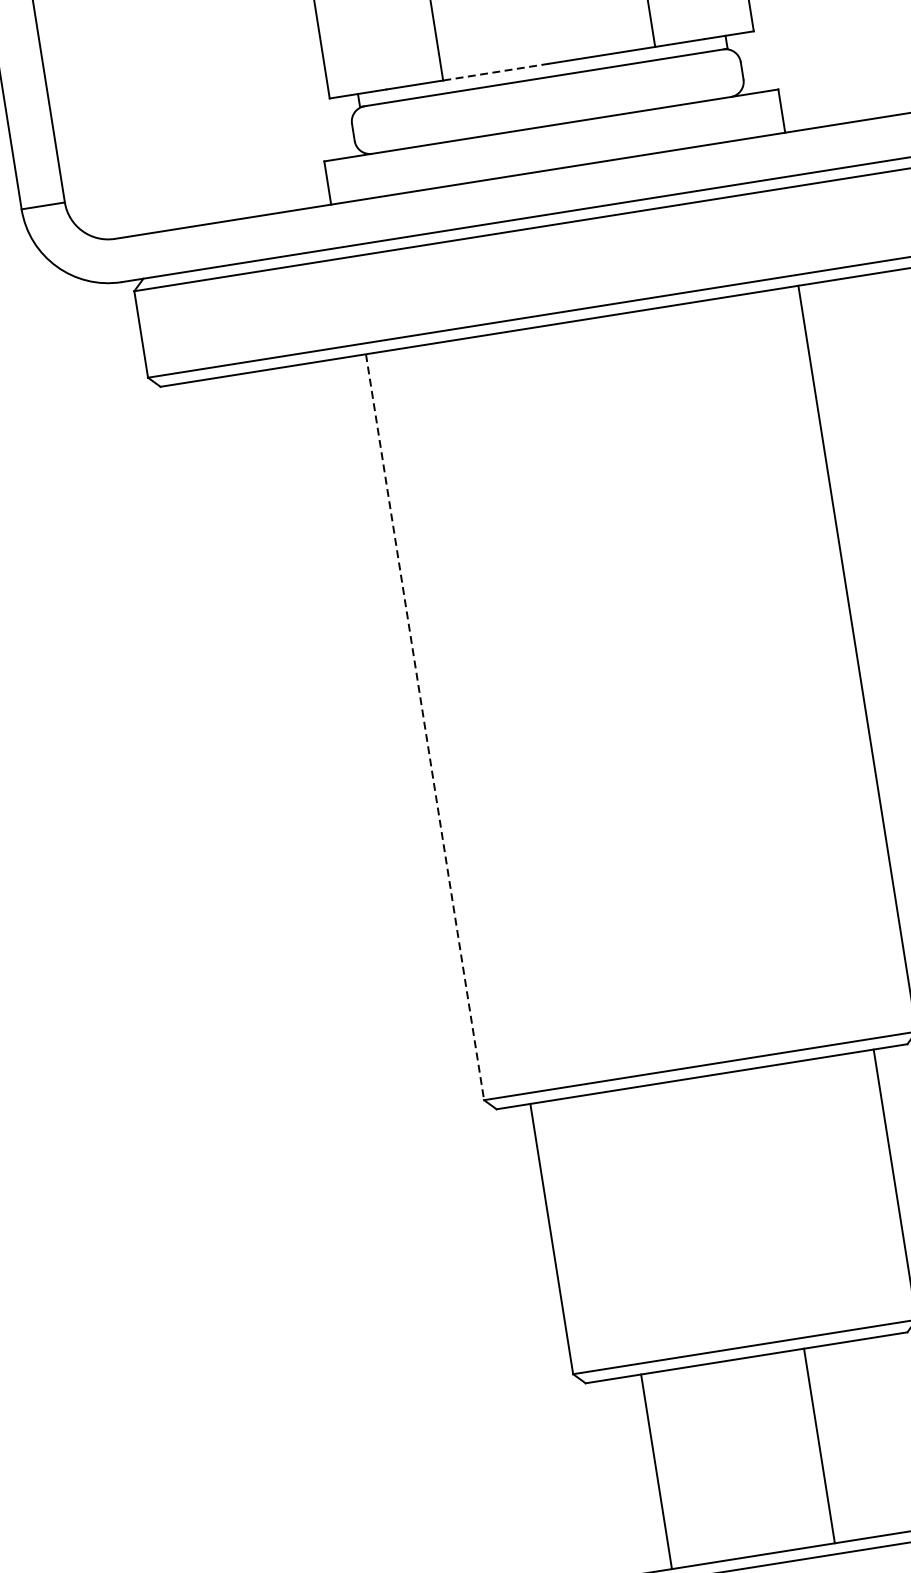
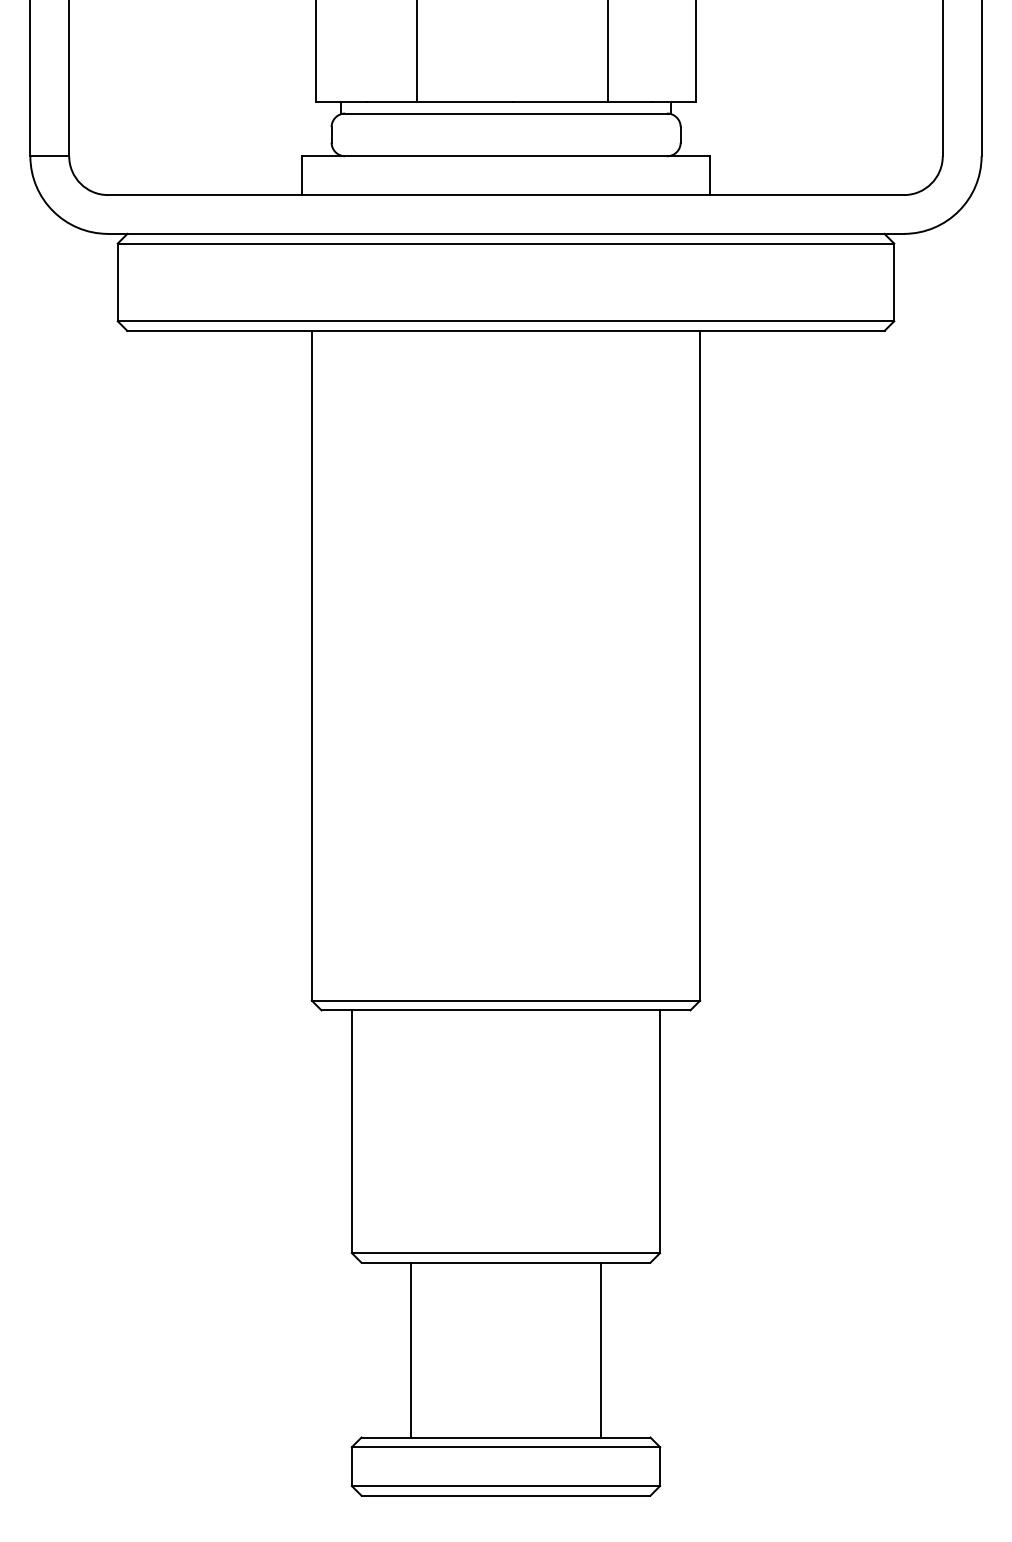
line: (496, 71) -> (465, 101), dashed -> solid
line: (424, 726) -> (311, 665), dashed -> solid
line: (819, 1445) -> (600, 1349), moved

